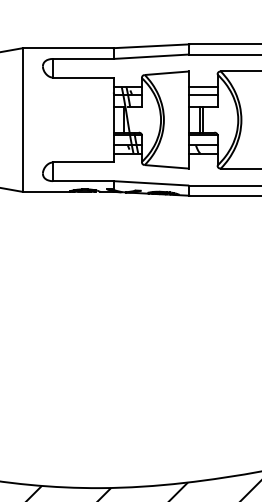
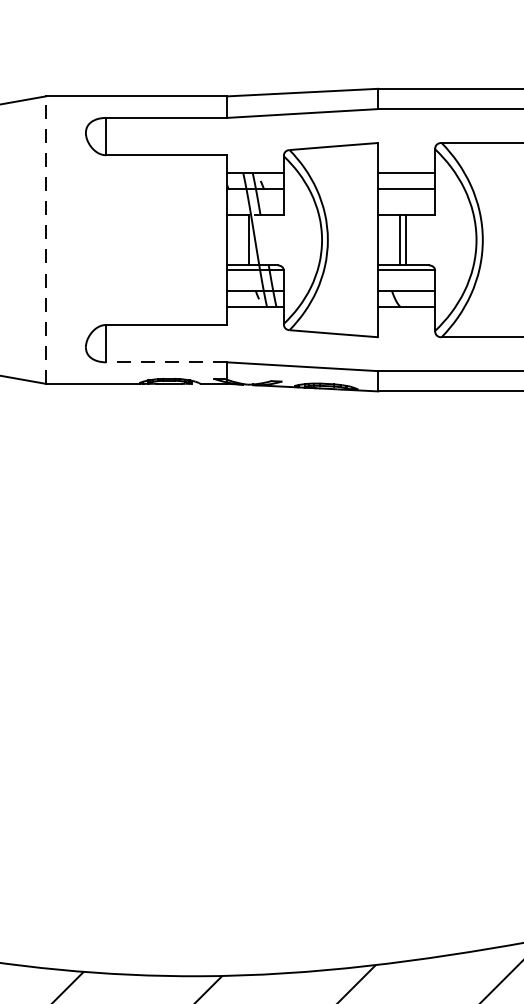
line: (22, 120) -> (45, 241), solid -> dashed
line: (82, 181) -> (165, 363), solid -> dashed

